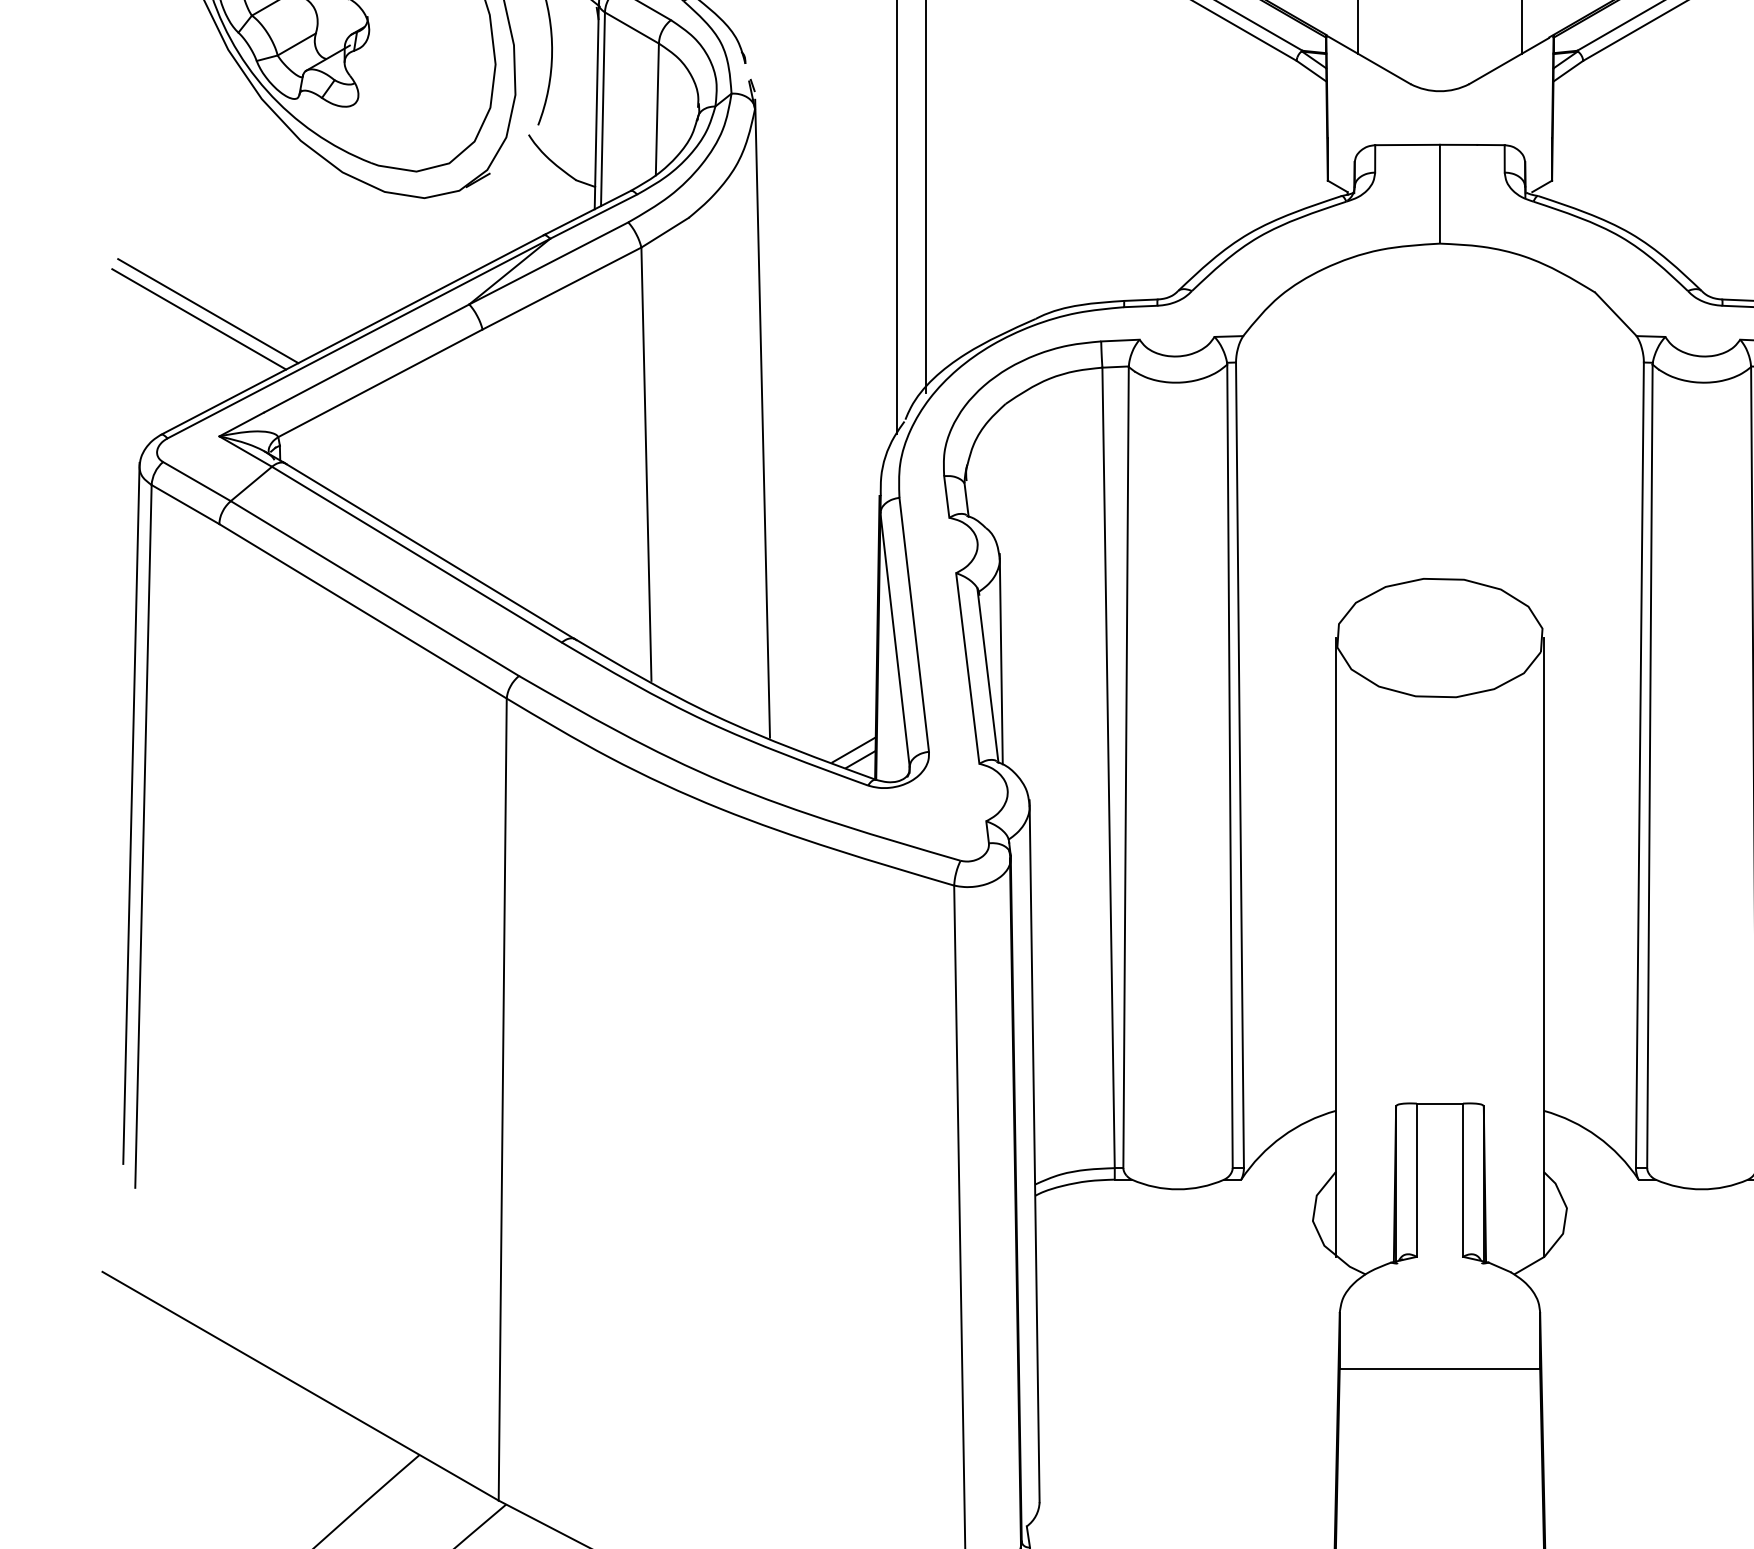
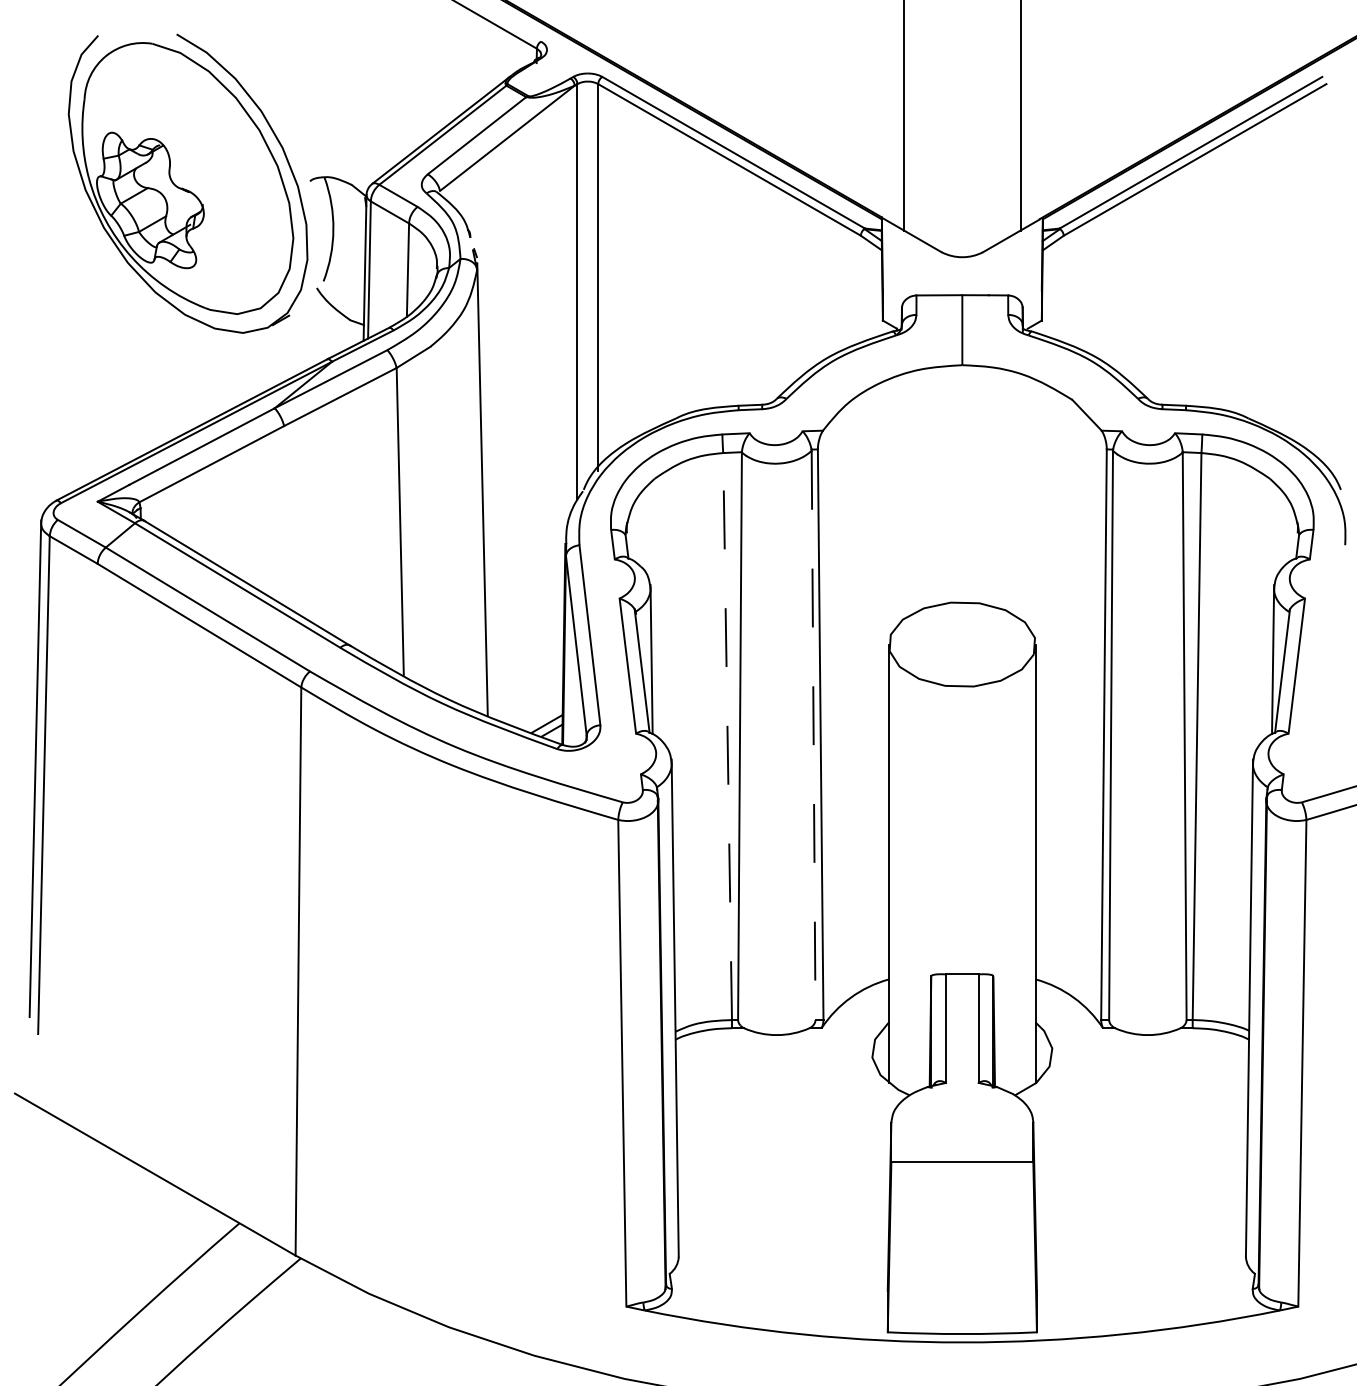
line: (207, 310) -> (89, 412), removed
line: (199, 318) -> (83, 418), removed
line: (1229, 766) -> (813, 735), solid -> dashed
line: (1108, 767) -> (727, 736), solid -> dashed

